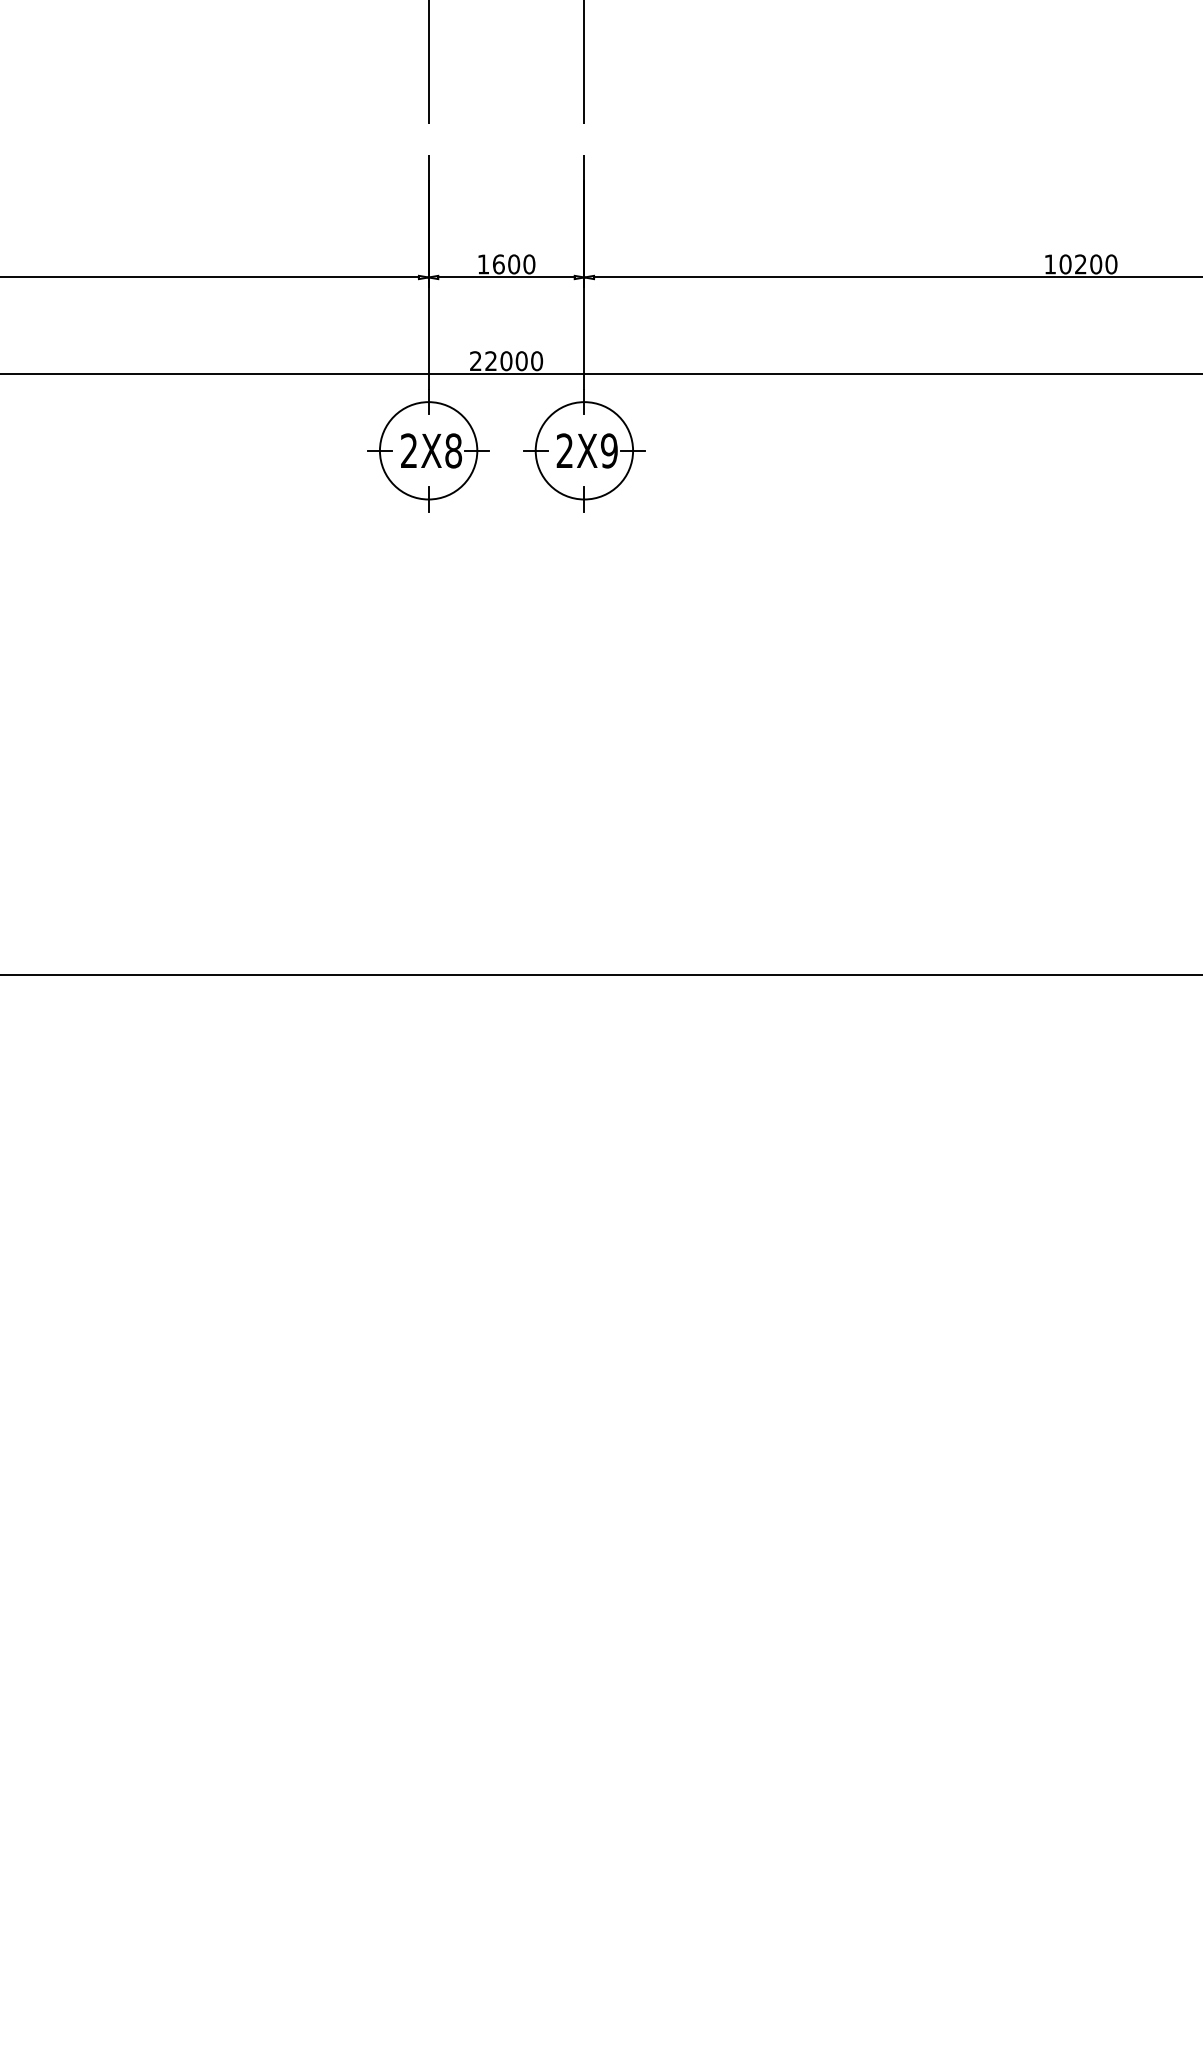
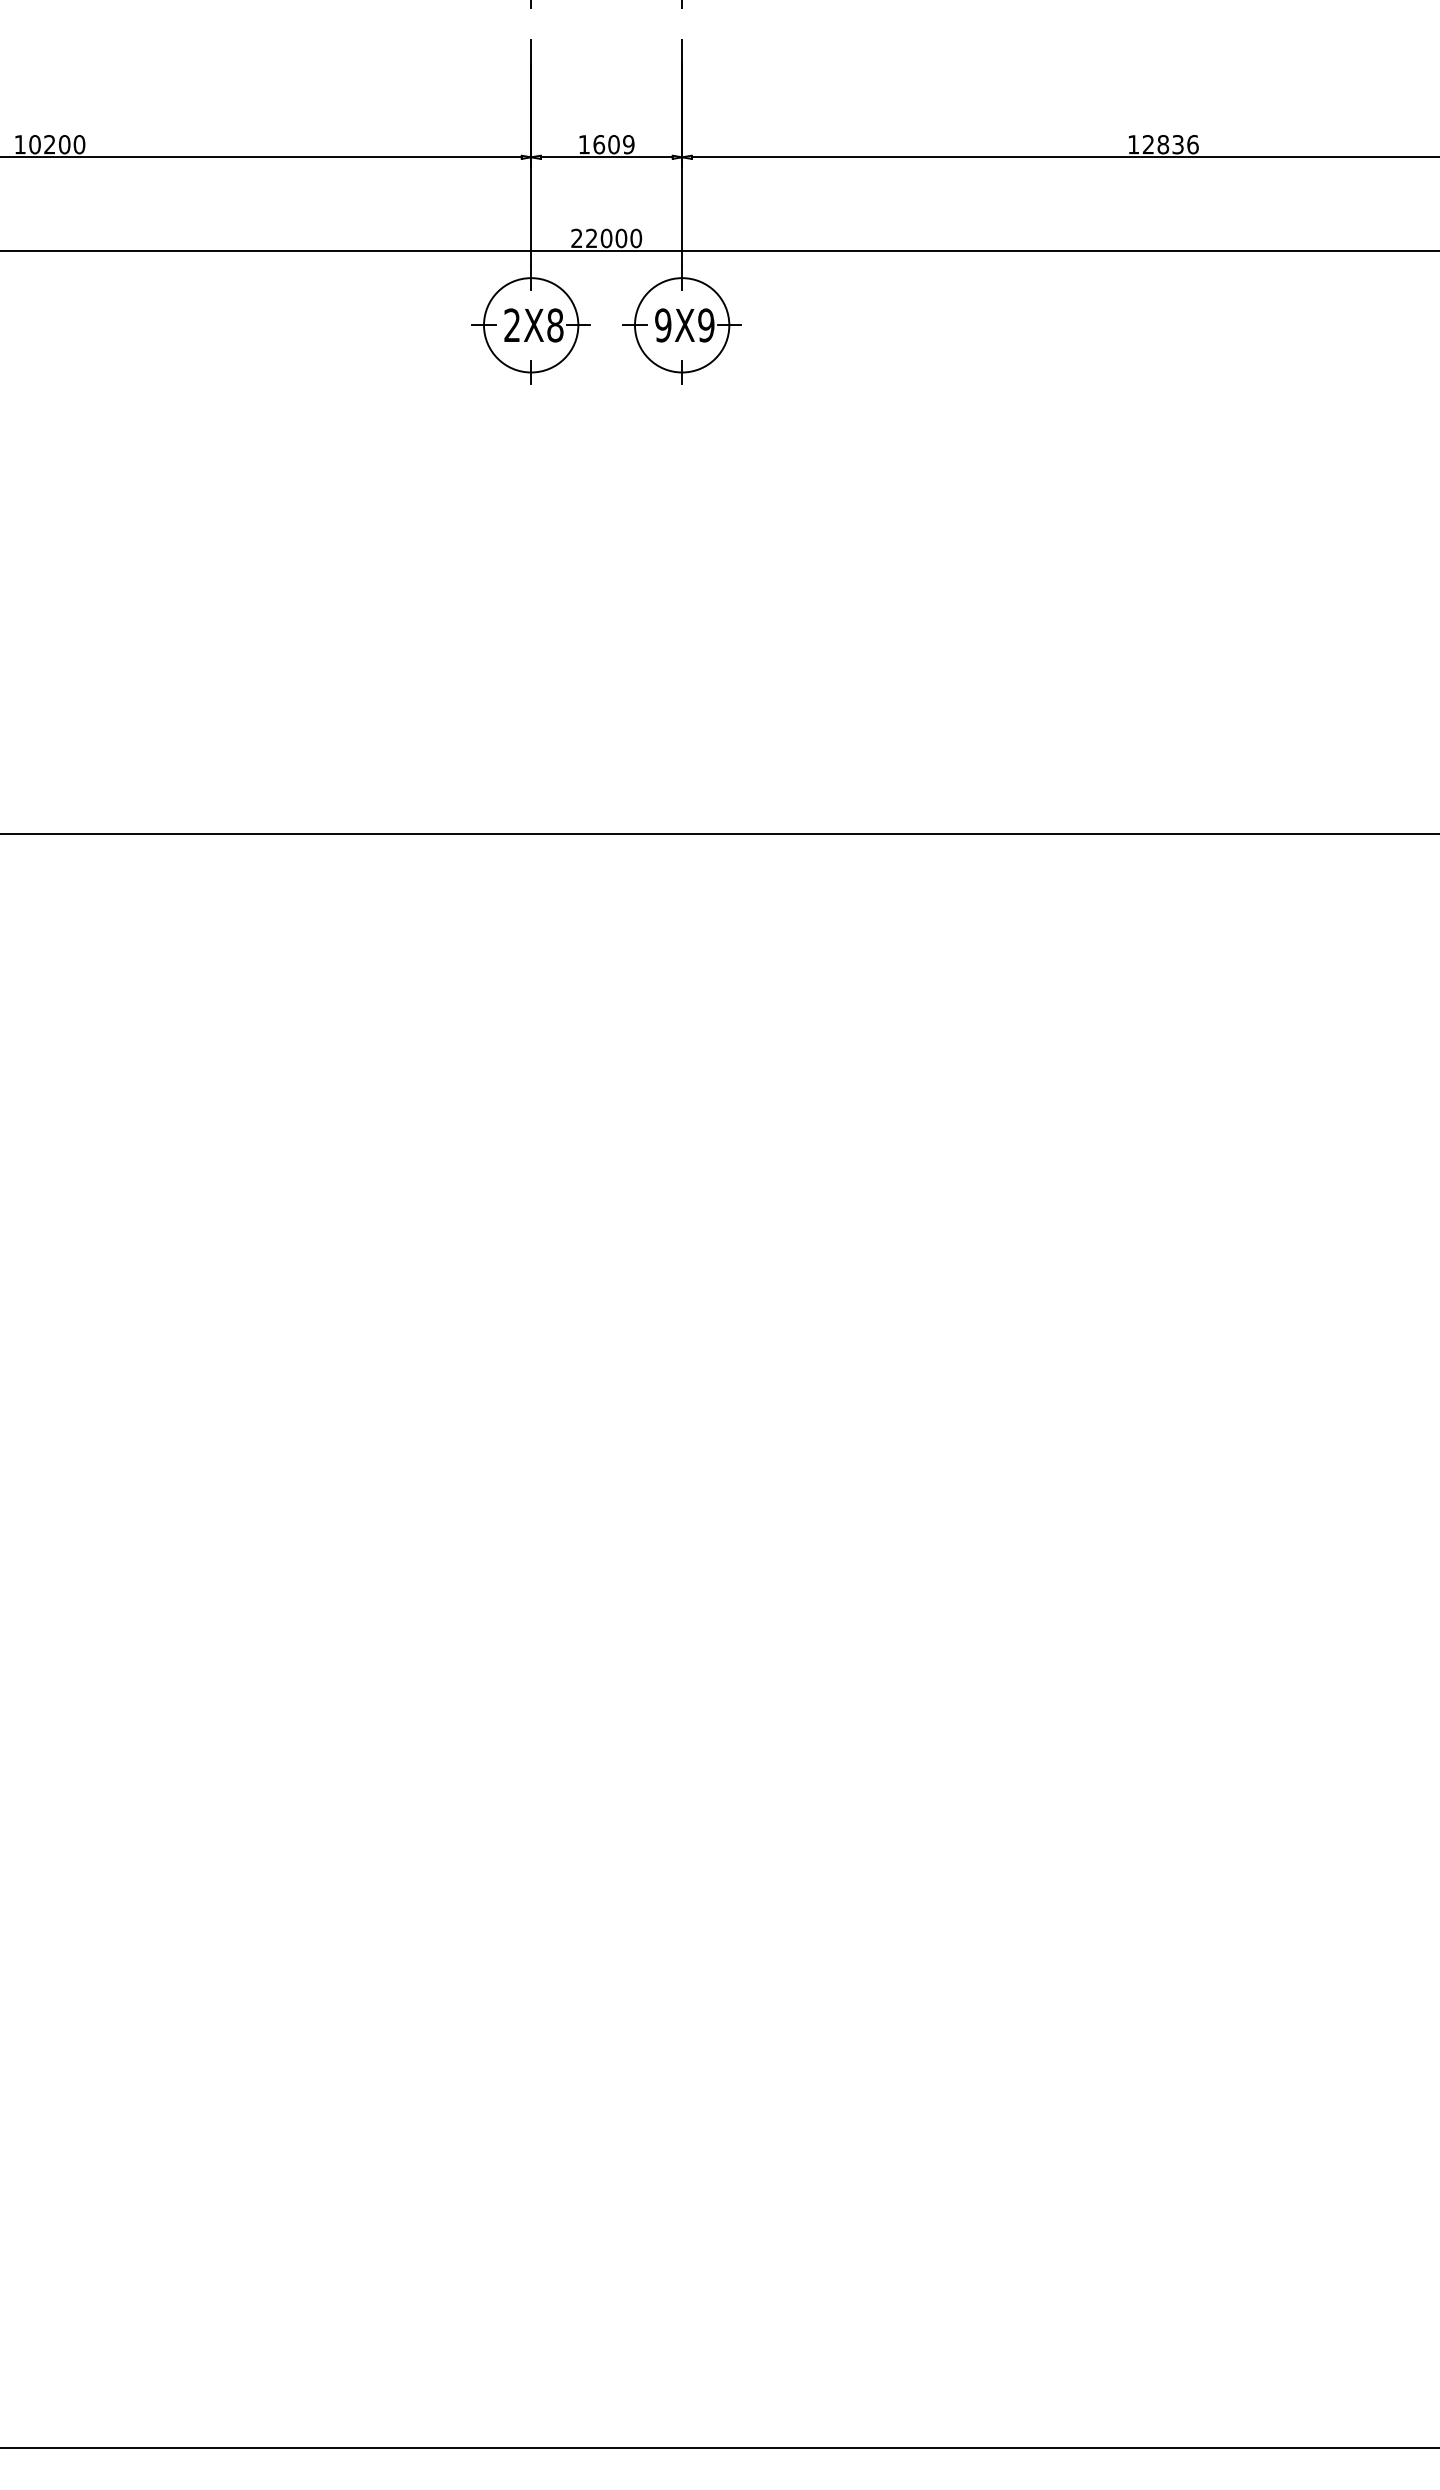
text: (529, 264) -> (628, 144), 1600 -> 1609
text: (1088, 264) -> (1170, 144), 10200 -> 12836
text: (565, 451) -> (663, 325), 2X9 -> 9X9

